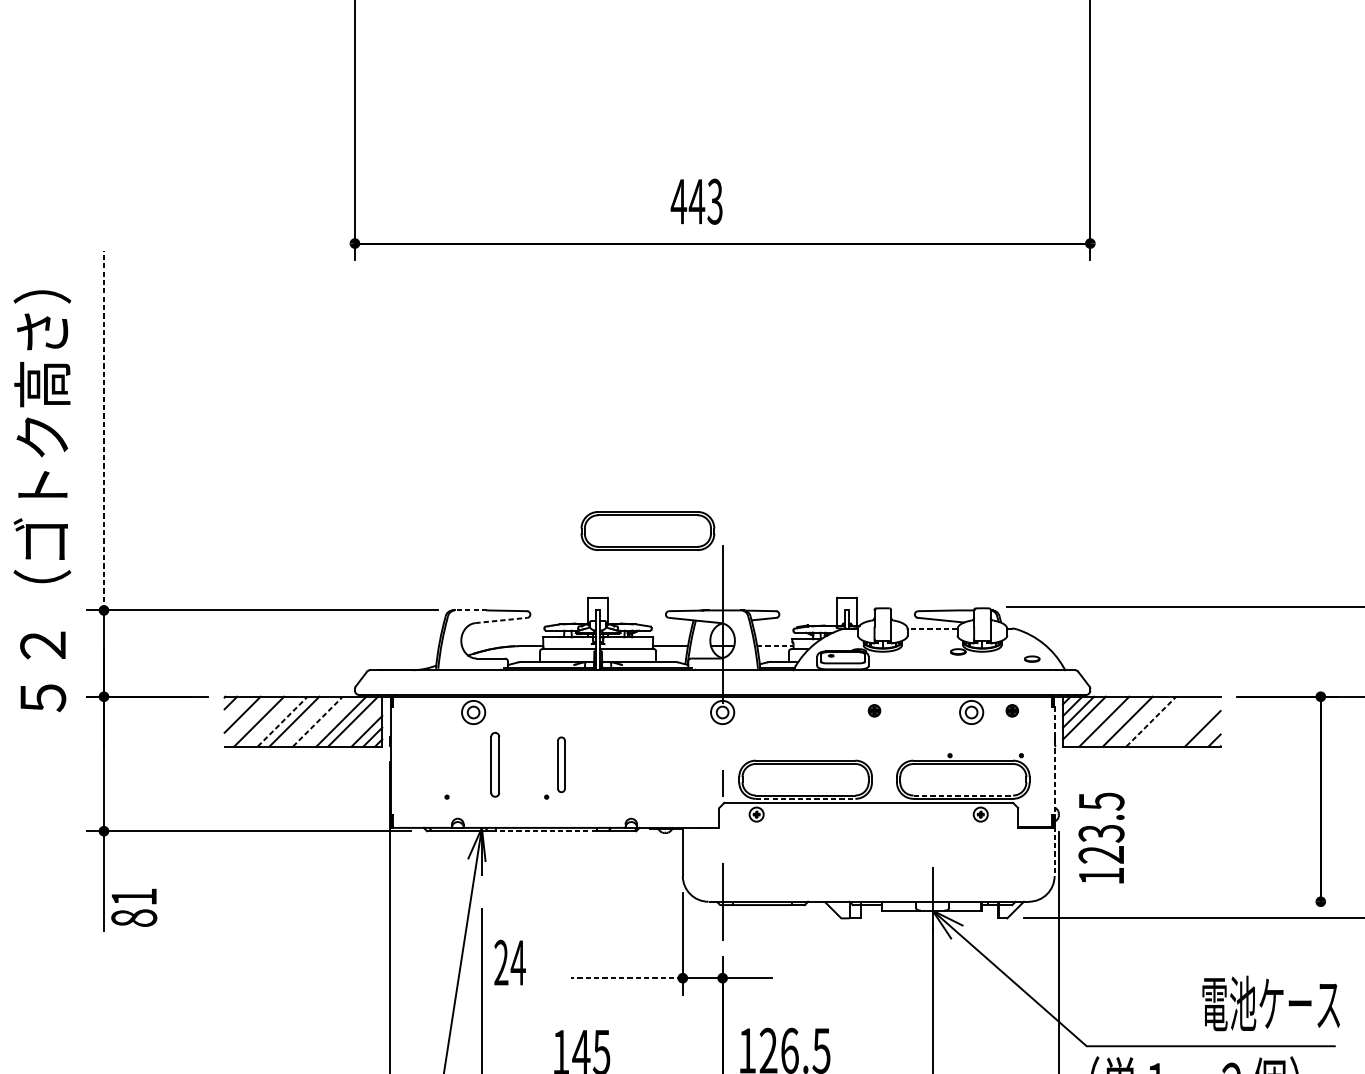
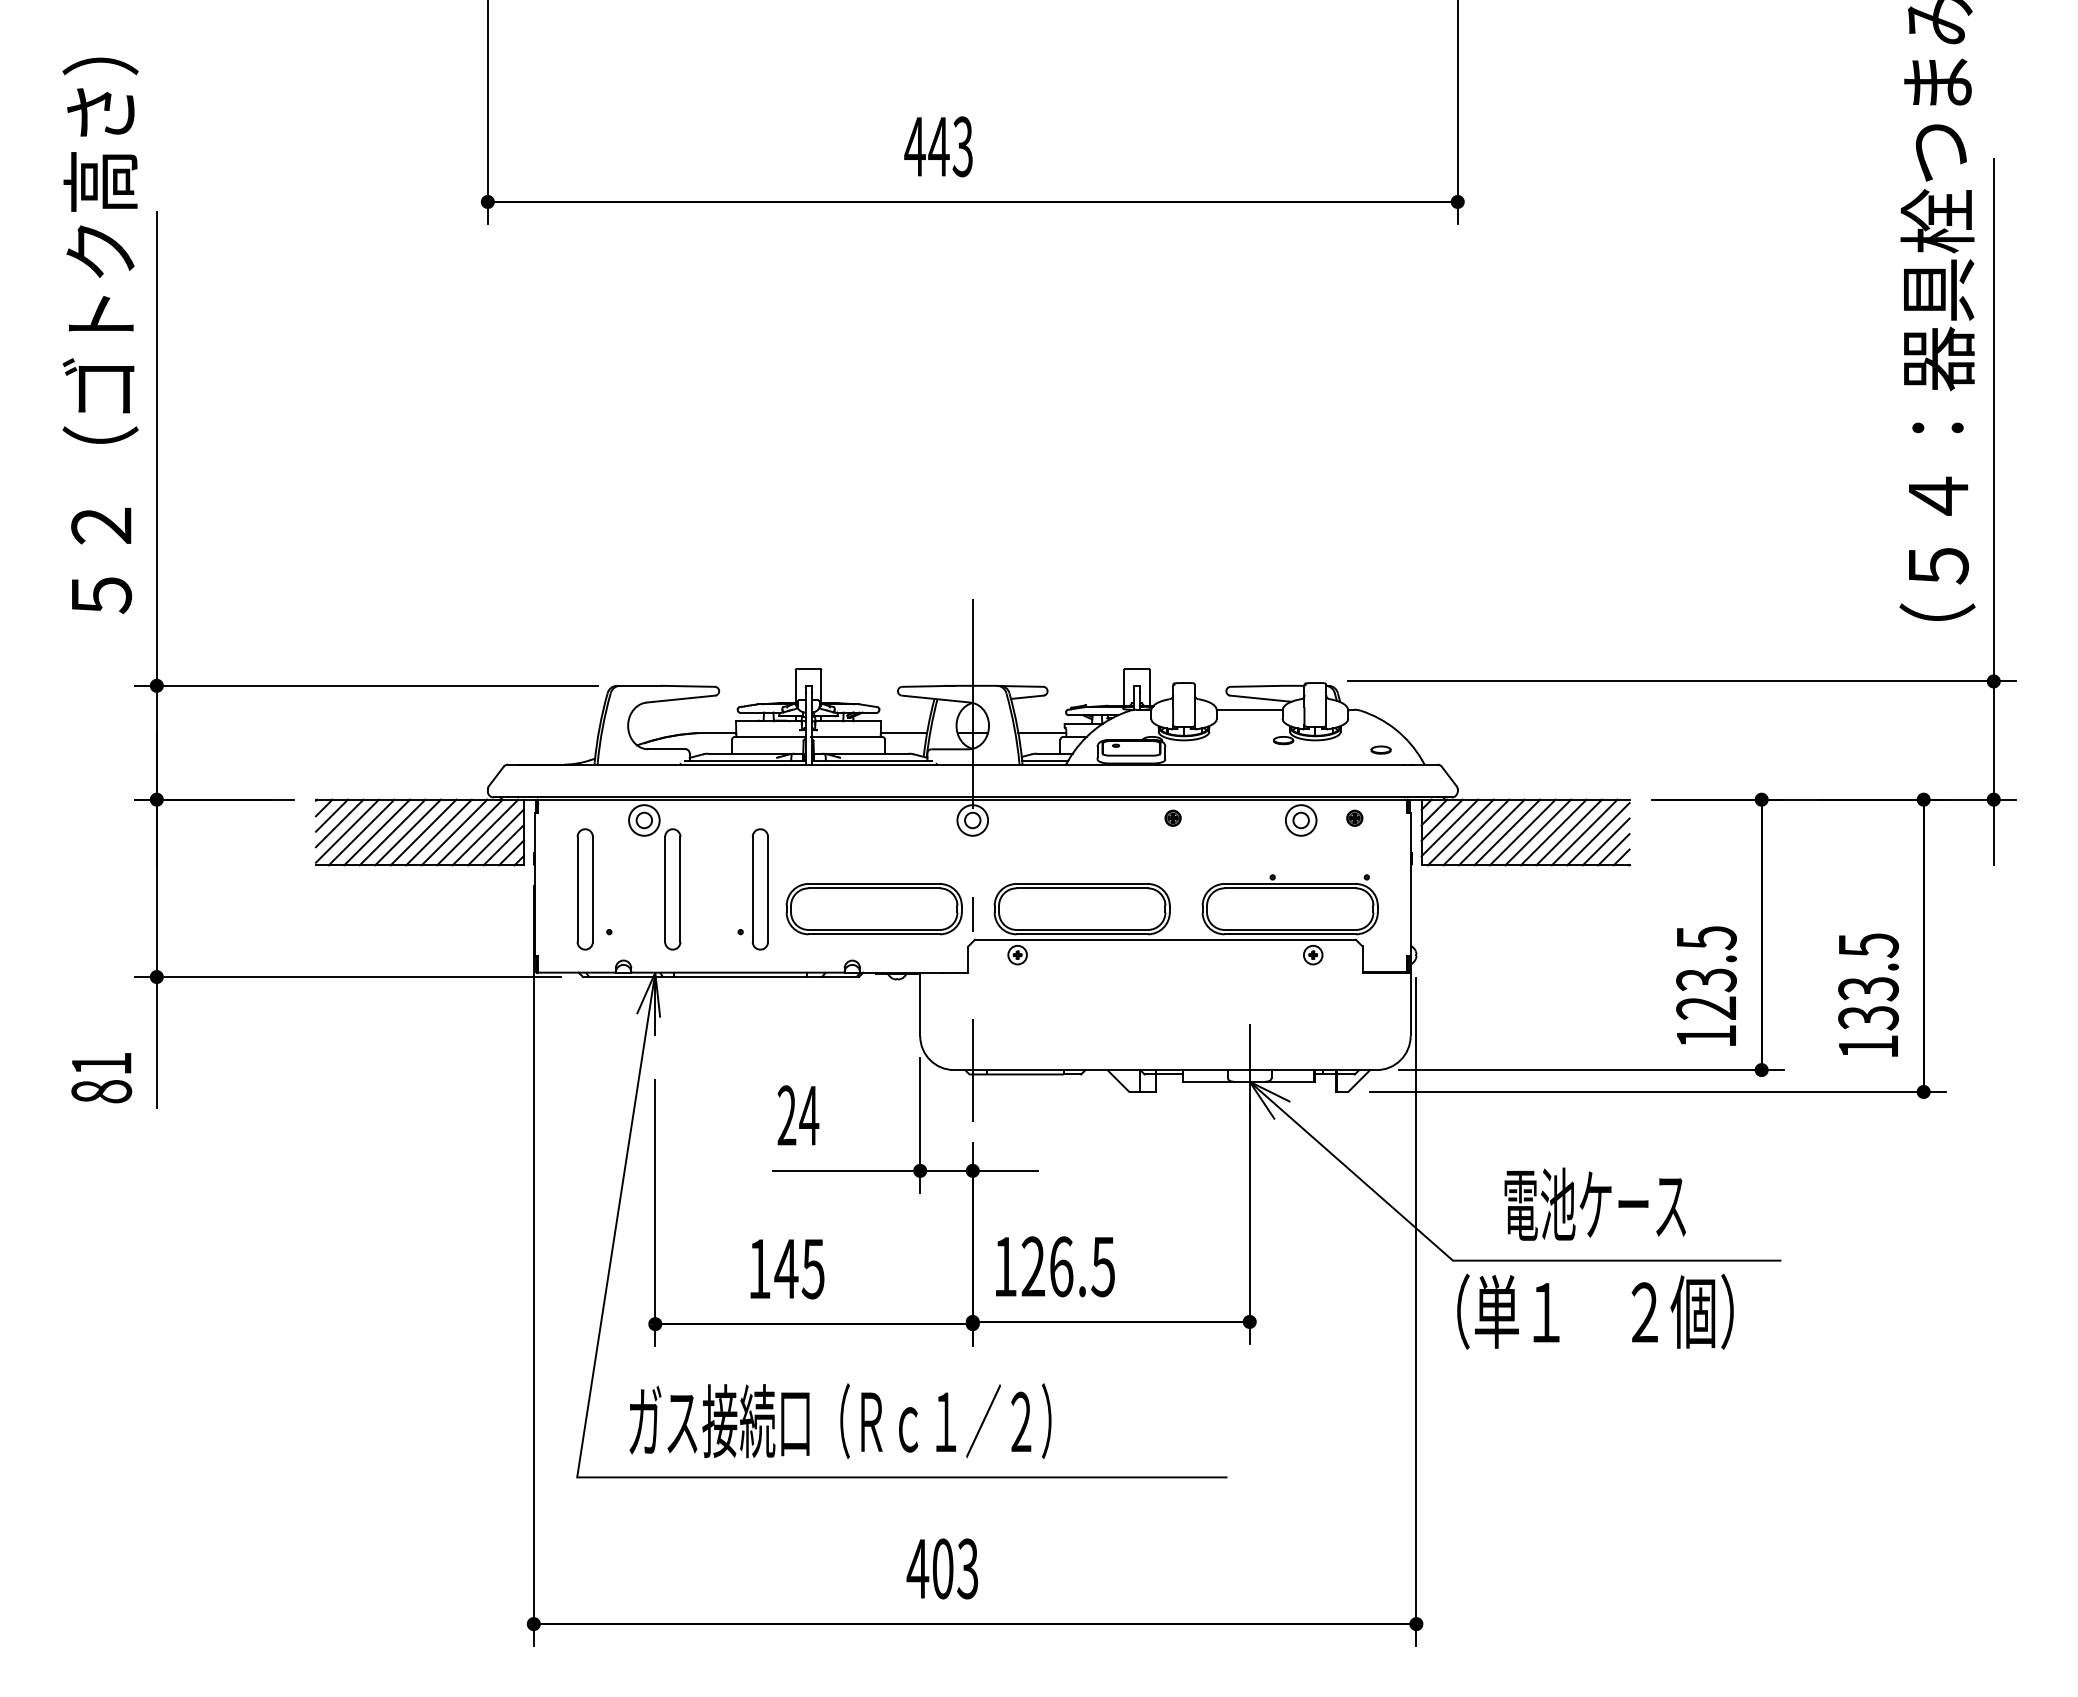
line: (103, 430) -> (156, 448), dashed -> solid
text: (42, 500) -> (100, 335), moved
part: (647, 531) -> (873, 909), moved
line: (470, 610) -> (640, 685), dashed -> solid
line: (501, 620) -> (681, 699), dashed -> solid
line: (932, 628) -> (1249, 709), dashed -> solid
line: (775, 645) -> (1042, 732), dashed -> solid
line: (236, 708) -> (331, 815), added
line: (247, 720) -> (346, 830), added
line: (270, 721) -> (376, 832), added
line: (282, 721) -> (392, 832), dashed -> solid
line: (306, 721) -> (423, 832), added
line: (318, 721) -> (439, 832), dashed -> solid
line: (329, 721) -> (454, 832), added
line: (1092, 721) -> (1460, 832), added
line: (1115, 721) -> (1491, 832), added
line: (1139, 721) -> (1522, 832), added
line: (1151, 721) -> (1538, 832), dashed -> solid
line: (1162, 721) -> (1553, 832), added
line: (1175, 721) -> (1569, 832), added
line: (1186, 721) -> (1584, 832), added
line: (1197, 723) -> (1598, 834), added
line: (360, 725) -> (495, 837), added
line: (1208, 734) -> (1613, 849), added
line: (1054, 762) -> (1410, 886), dashed -> solid
part: (428, 764) -> (584, 889), added
part: (494, 764) -> (672, 889), size x1.43
part: (560, 764) -> (759, 889), size x1.67
line: (963, 795) -> (1290, 929), dashed -> solid
line: (805, 798) -> (1082, 934), dashed -> solid
line: (546, 831) -> (740, 977), dashed -> solid
text: (1101, 837) -> (1706, 985), moved
line: (1054, 850) -> (1410, 1002), dashed -> solid
line: (1190, 902) -> (1590, 1070), added
text: (134, 908) -> (101, 1078), moved
text: (510, 962) -> (798, 1115), moved
line: (626, 977) -> (846, 1170), dashed -> solid
text: (1270, 1002) -> (1594, 1203), moved

